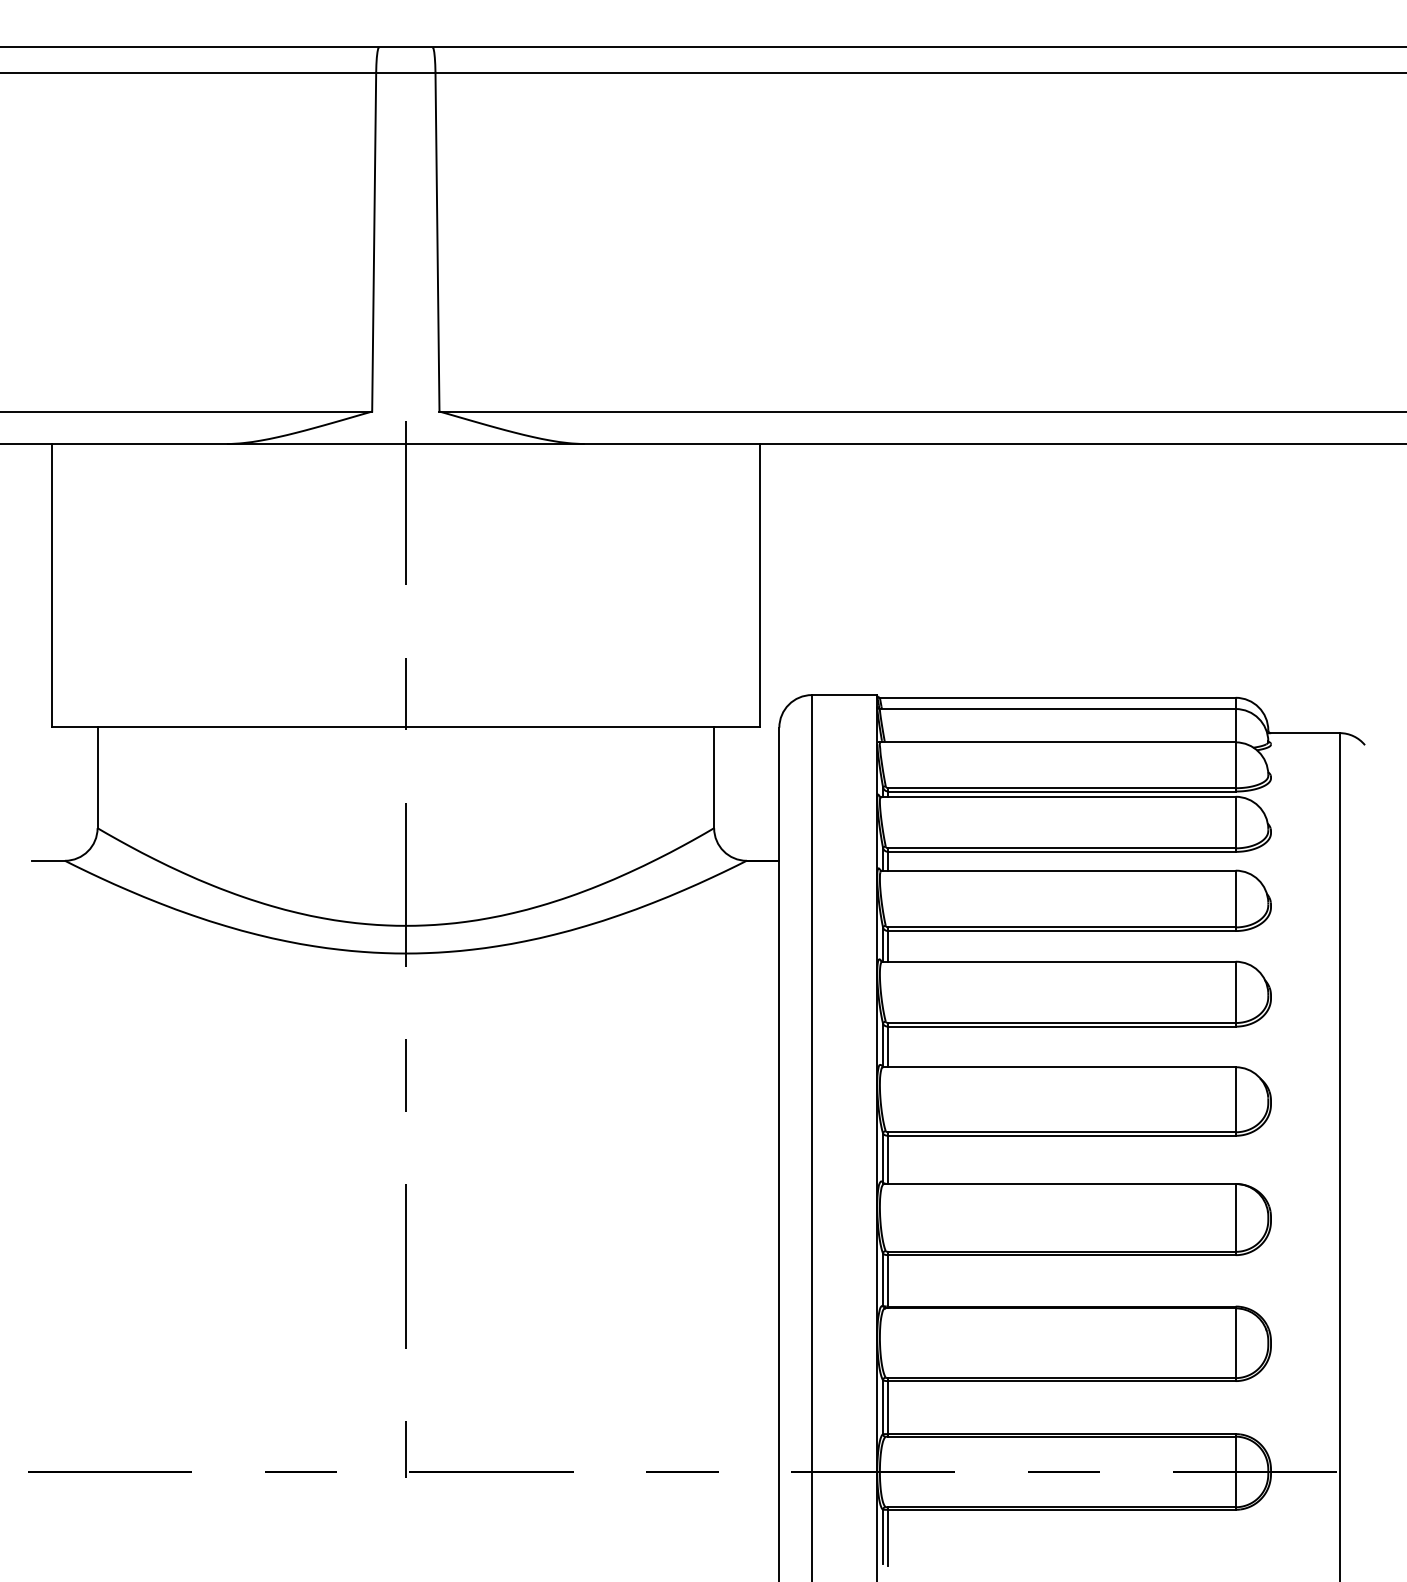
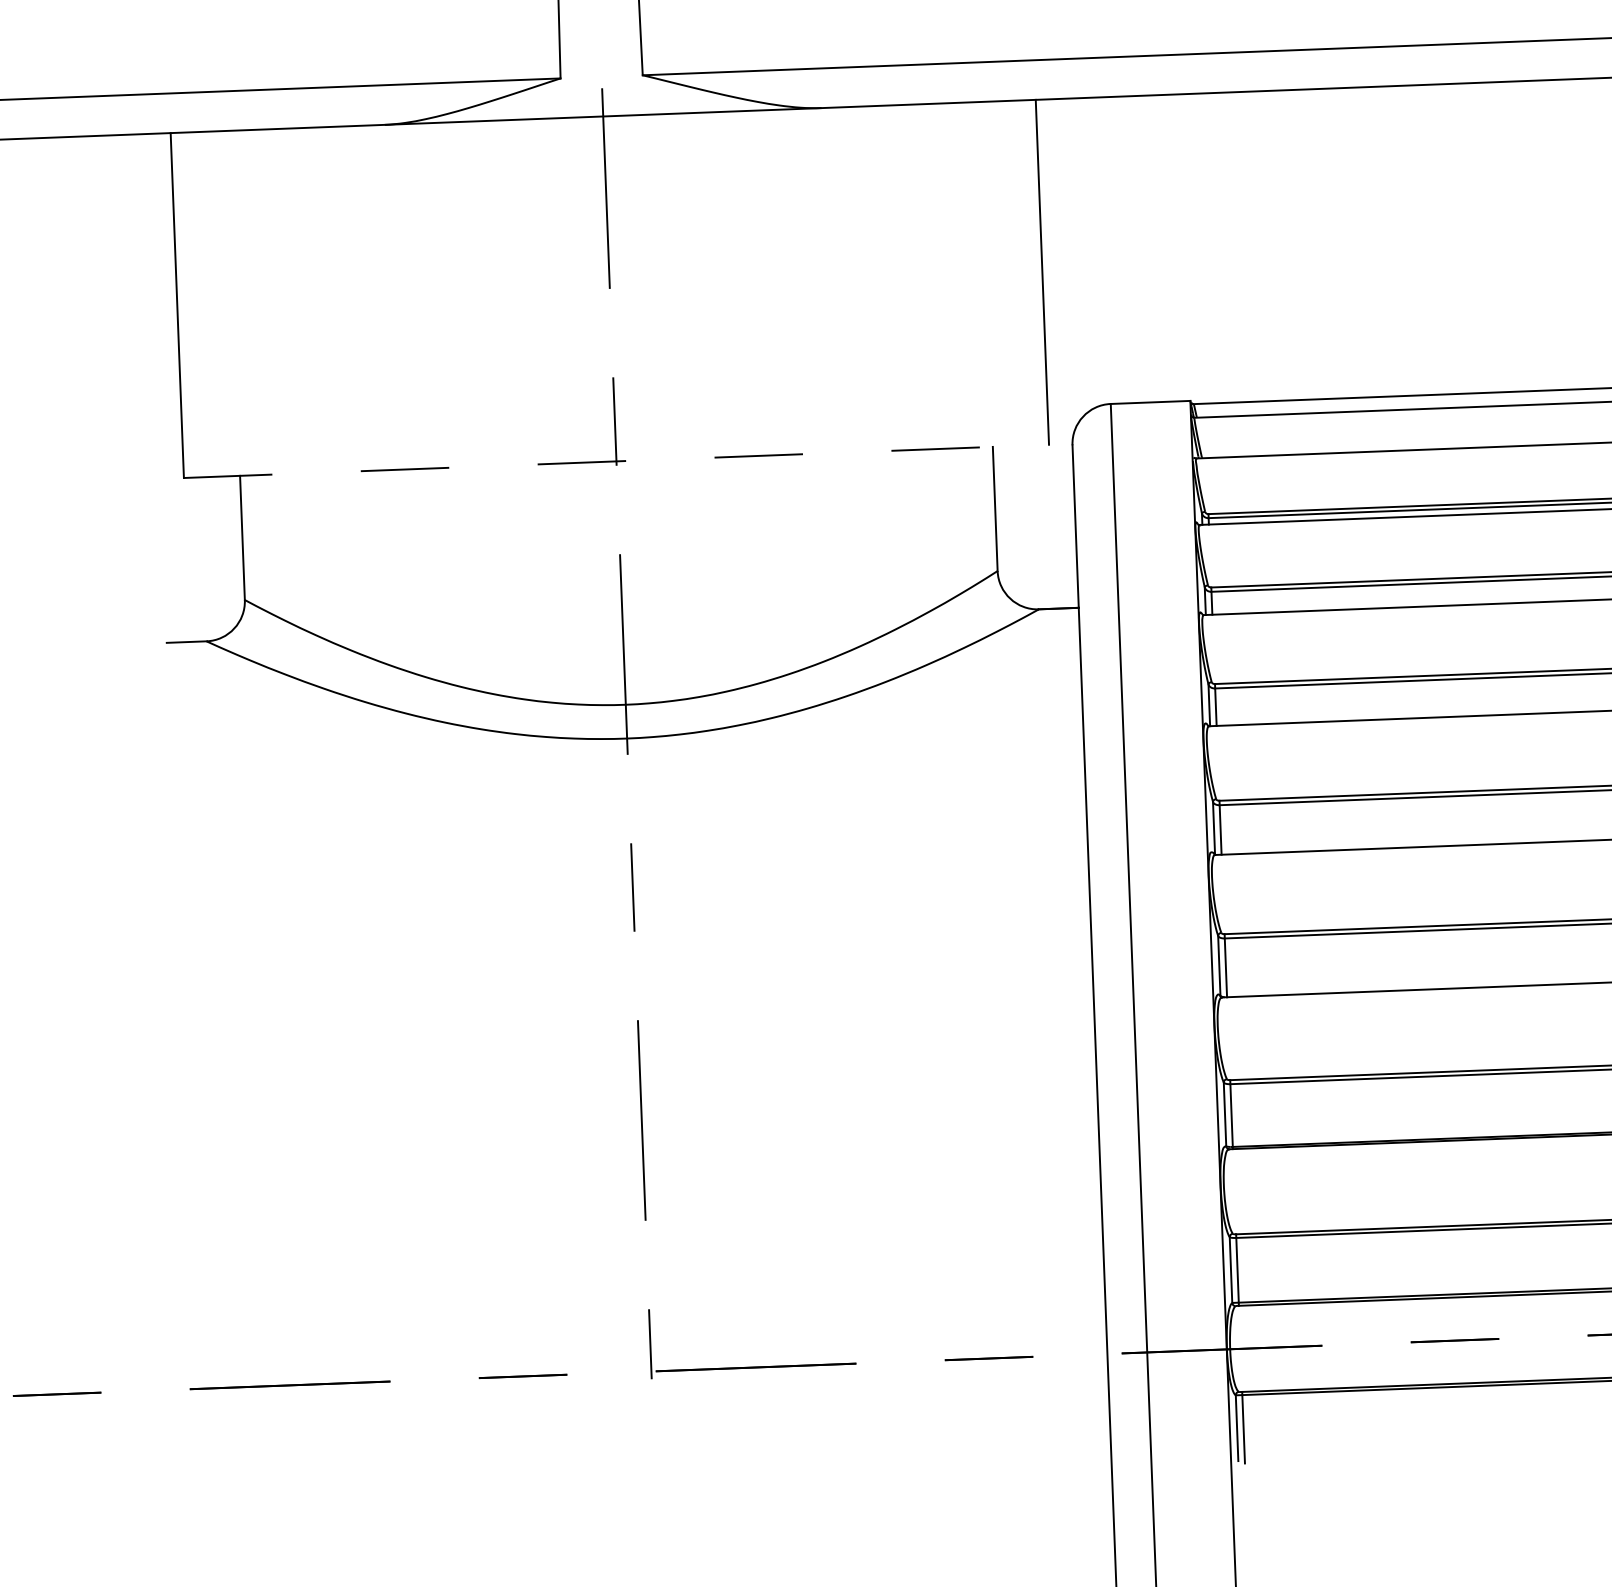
line: (406, 726) -> (617, 461), solid -> dashed

